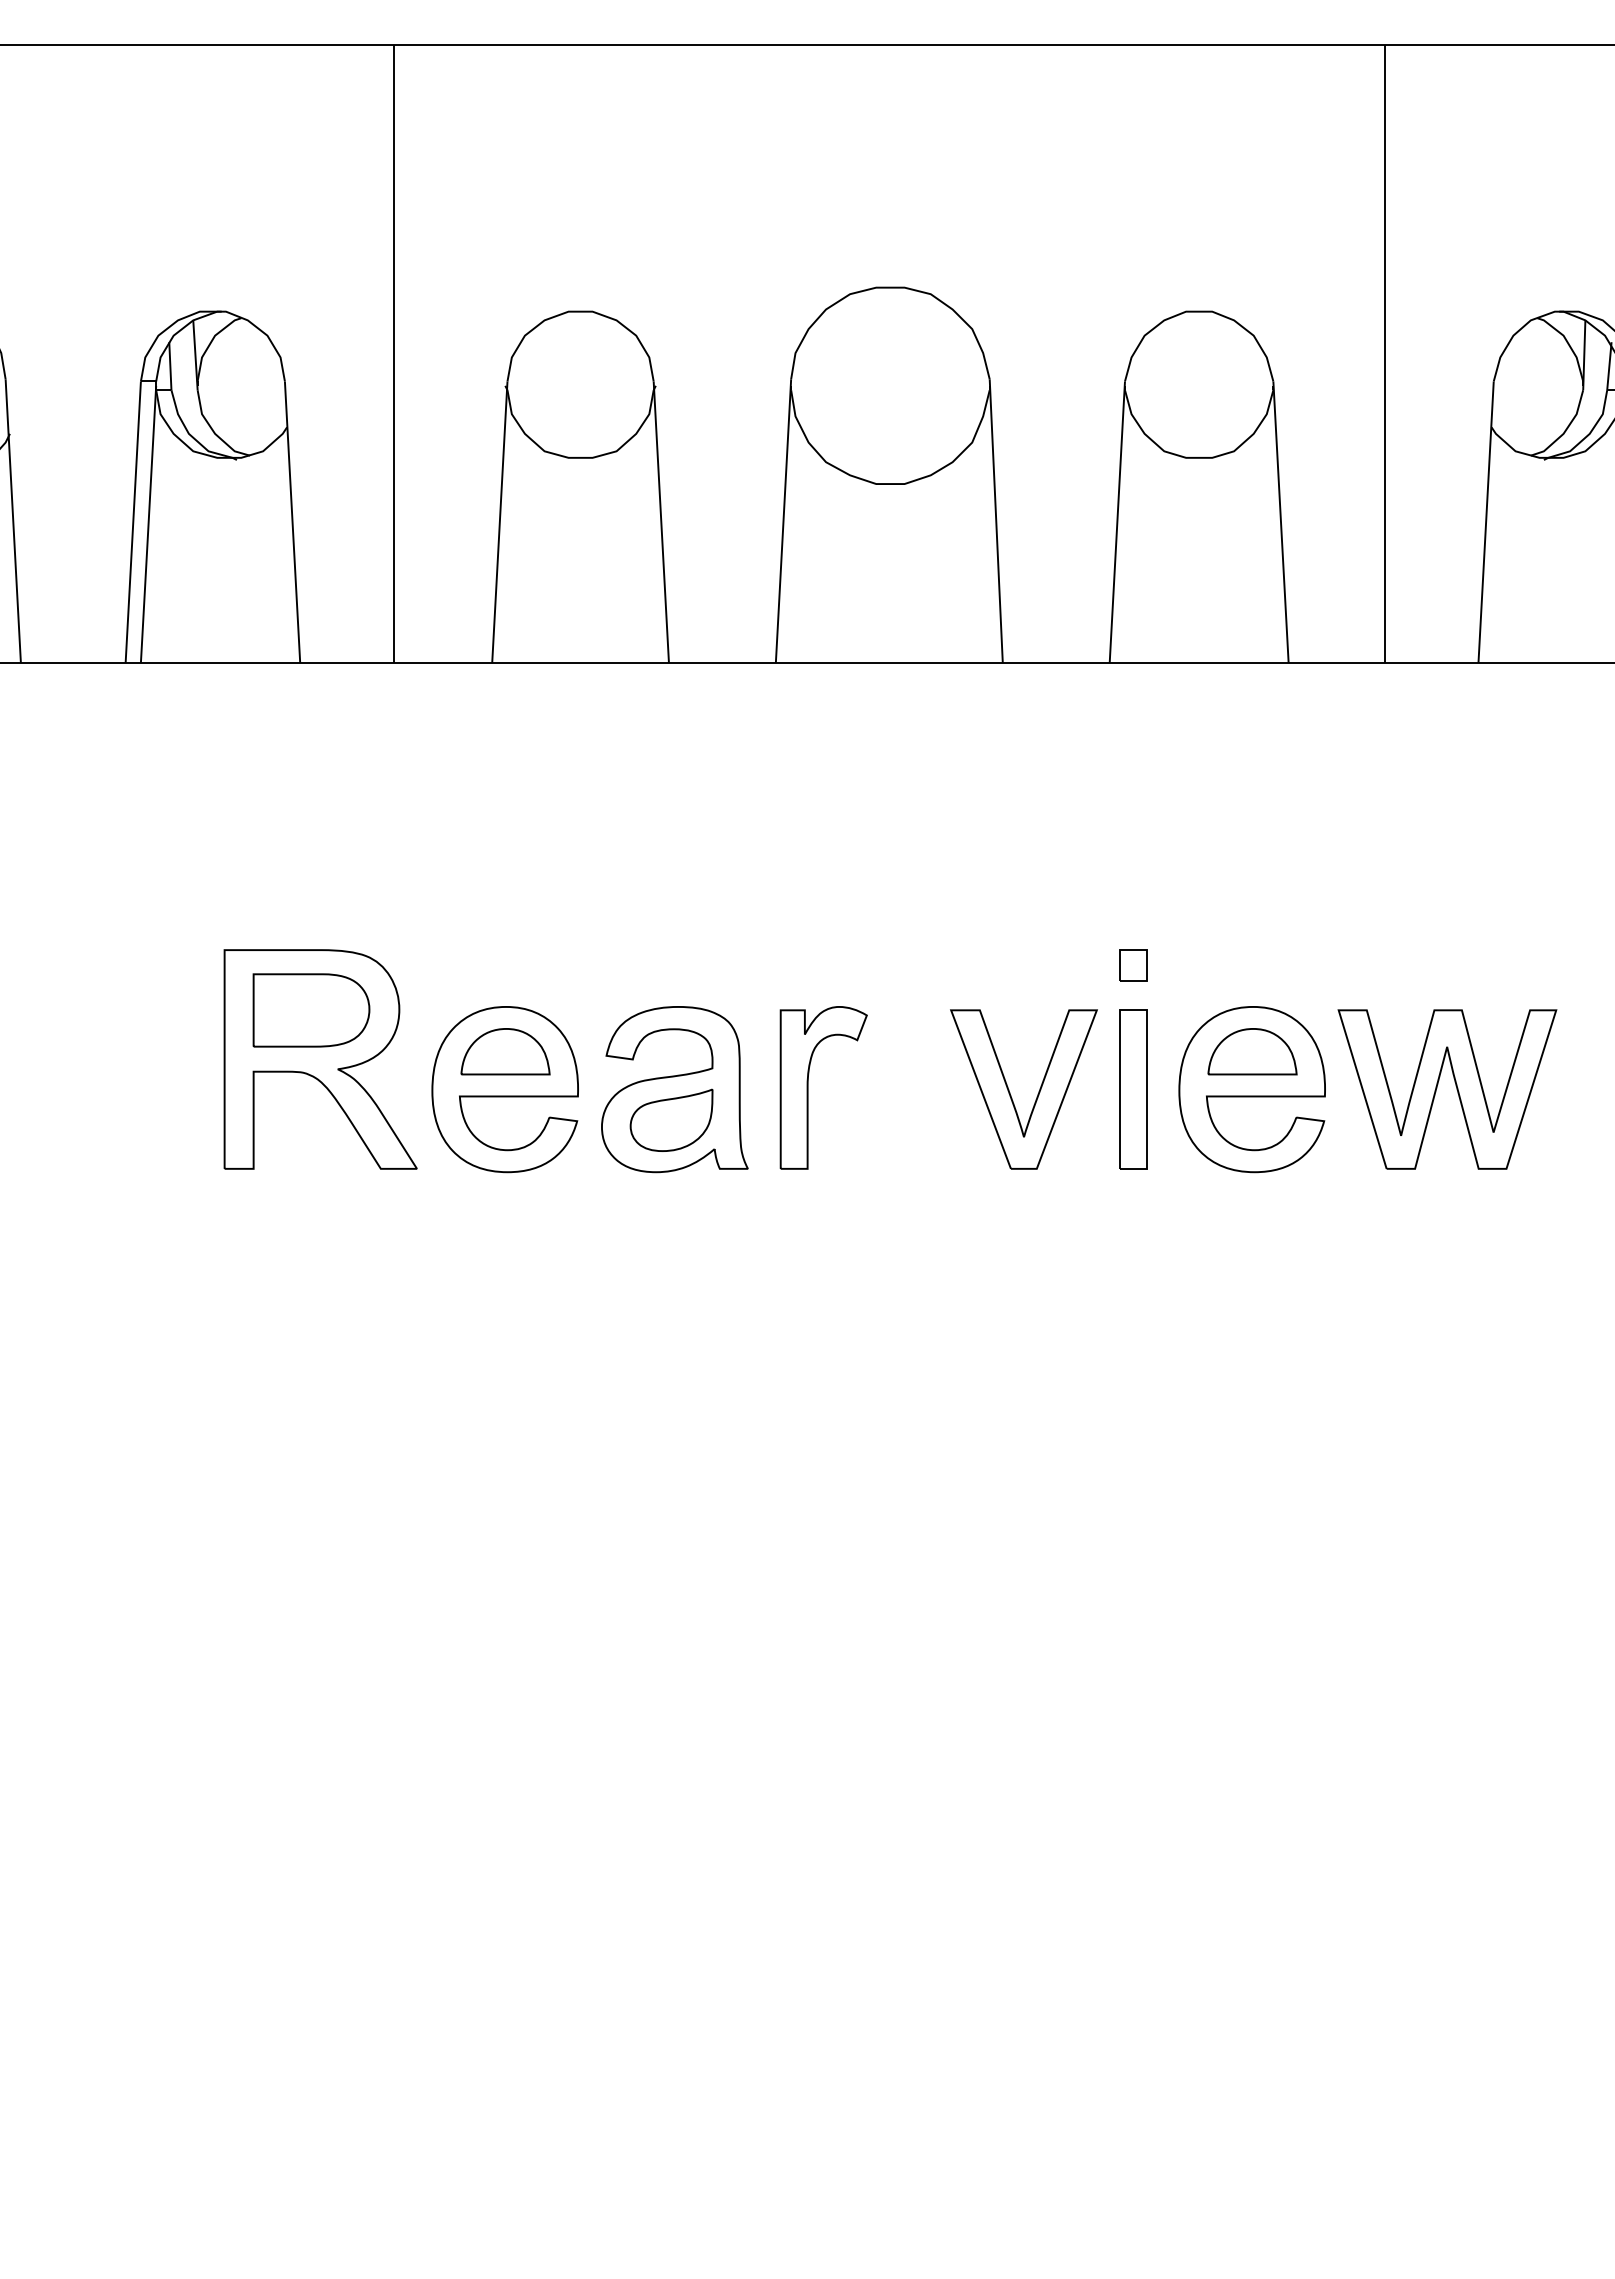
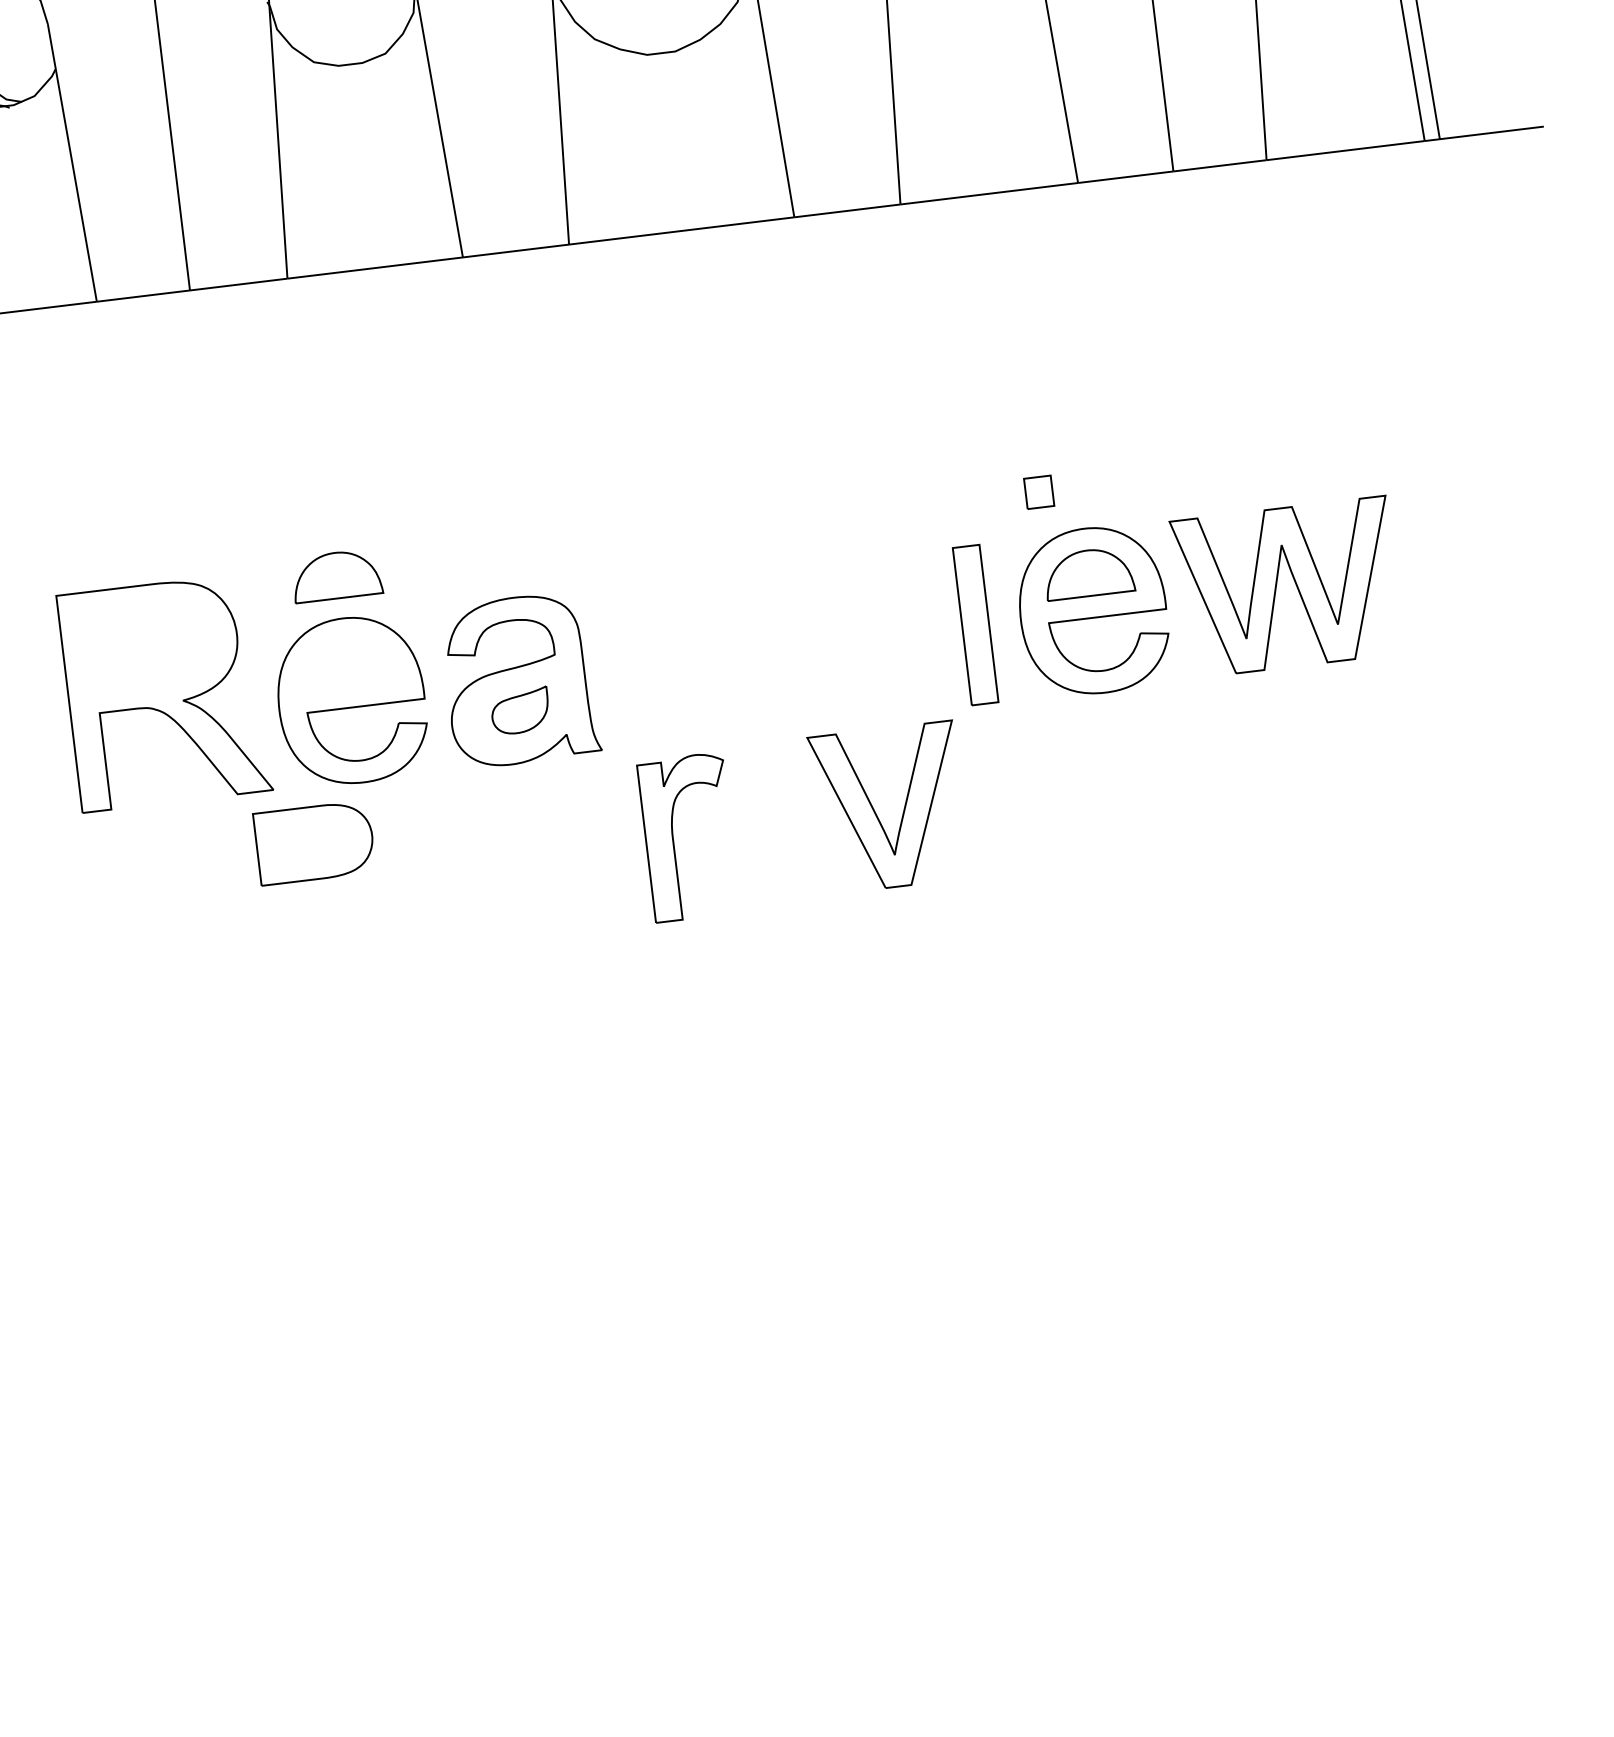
part: (1133, 965) -> (1038, 492), moved
part: (311, 1010) -> (314, 843), moved
part: (505, 1051) -> (336, 575), moved
part: (808, 1087) -> (673, 838), moved
part: (1010, 1092) -> (876, 812), moved
part: (671, 1119) -> (520, 710), size x0.7

